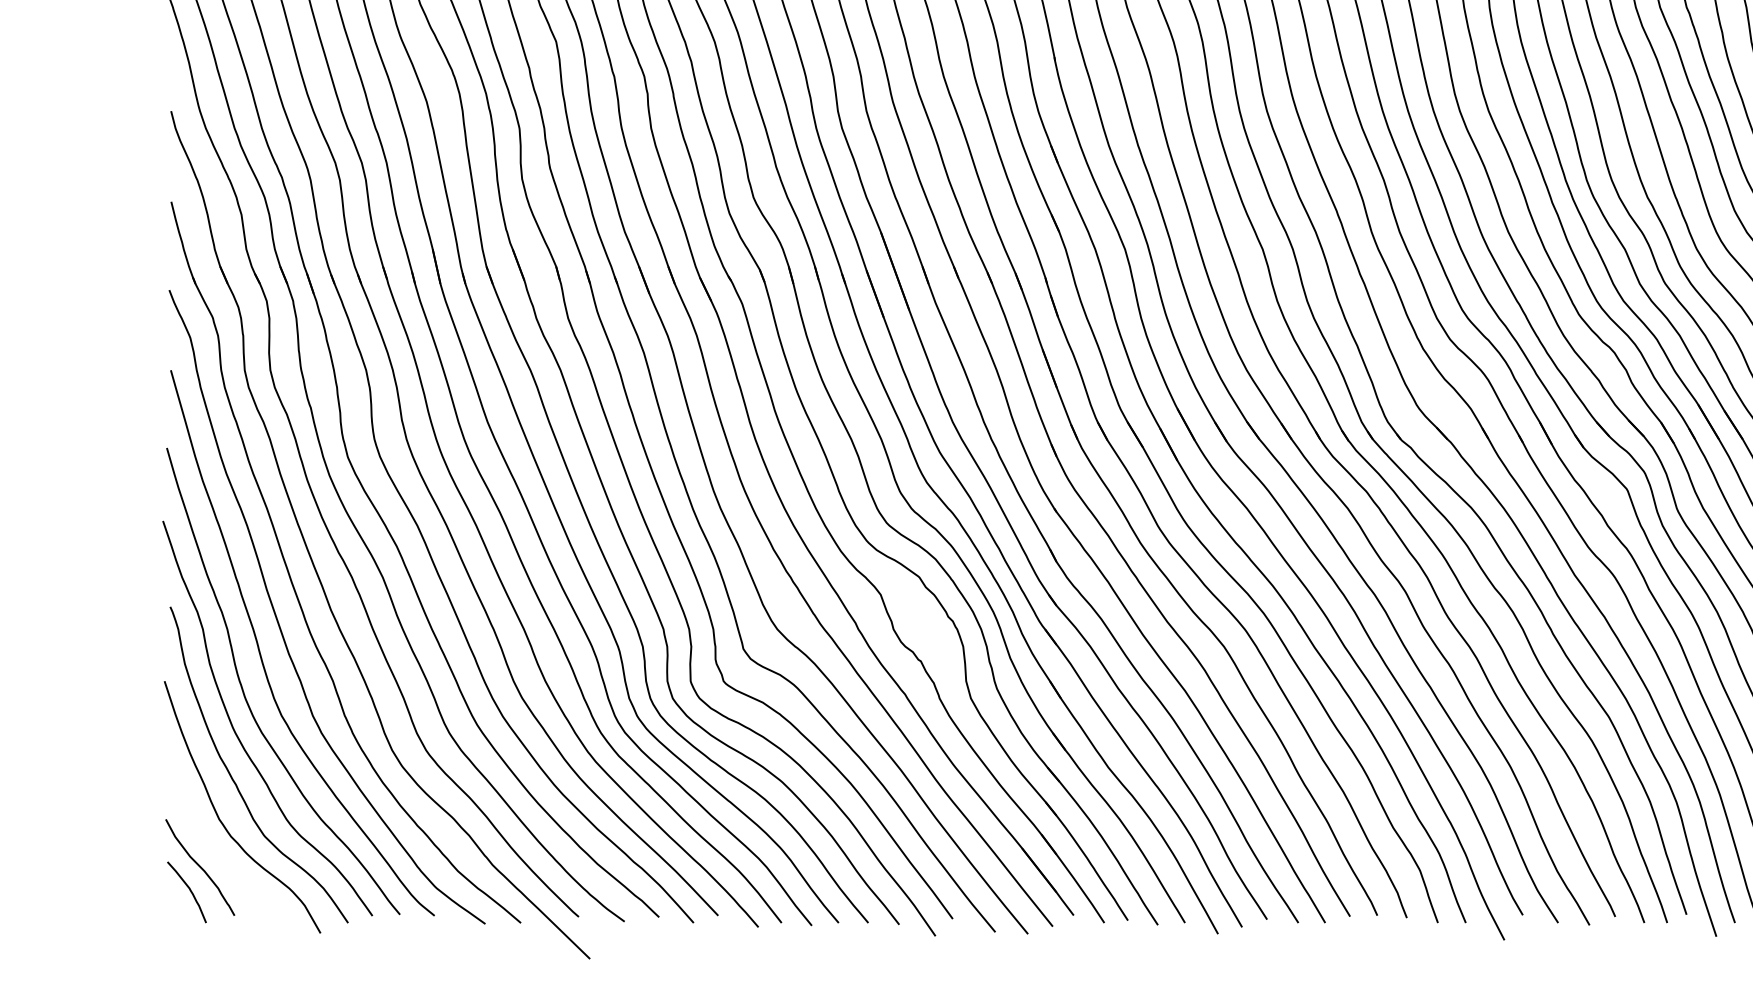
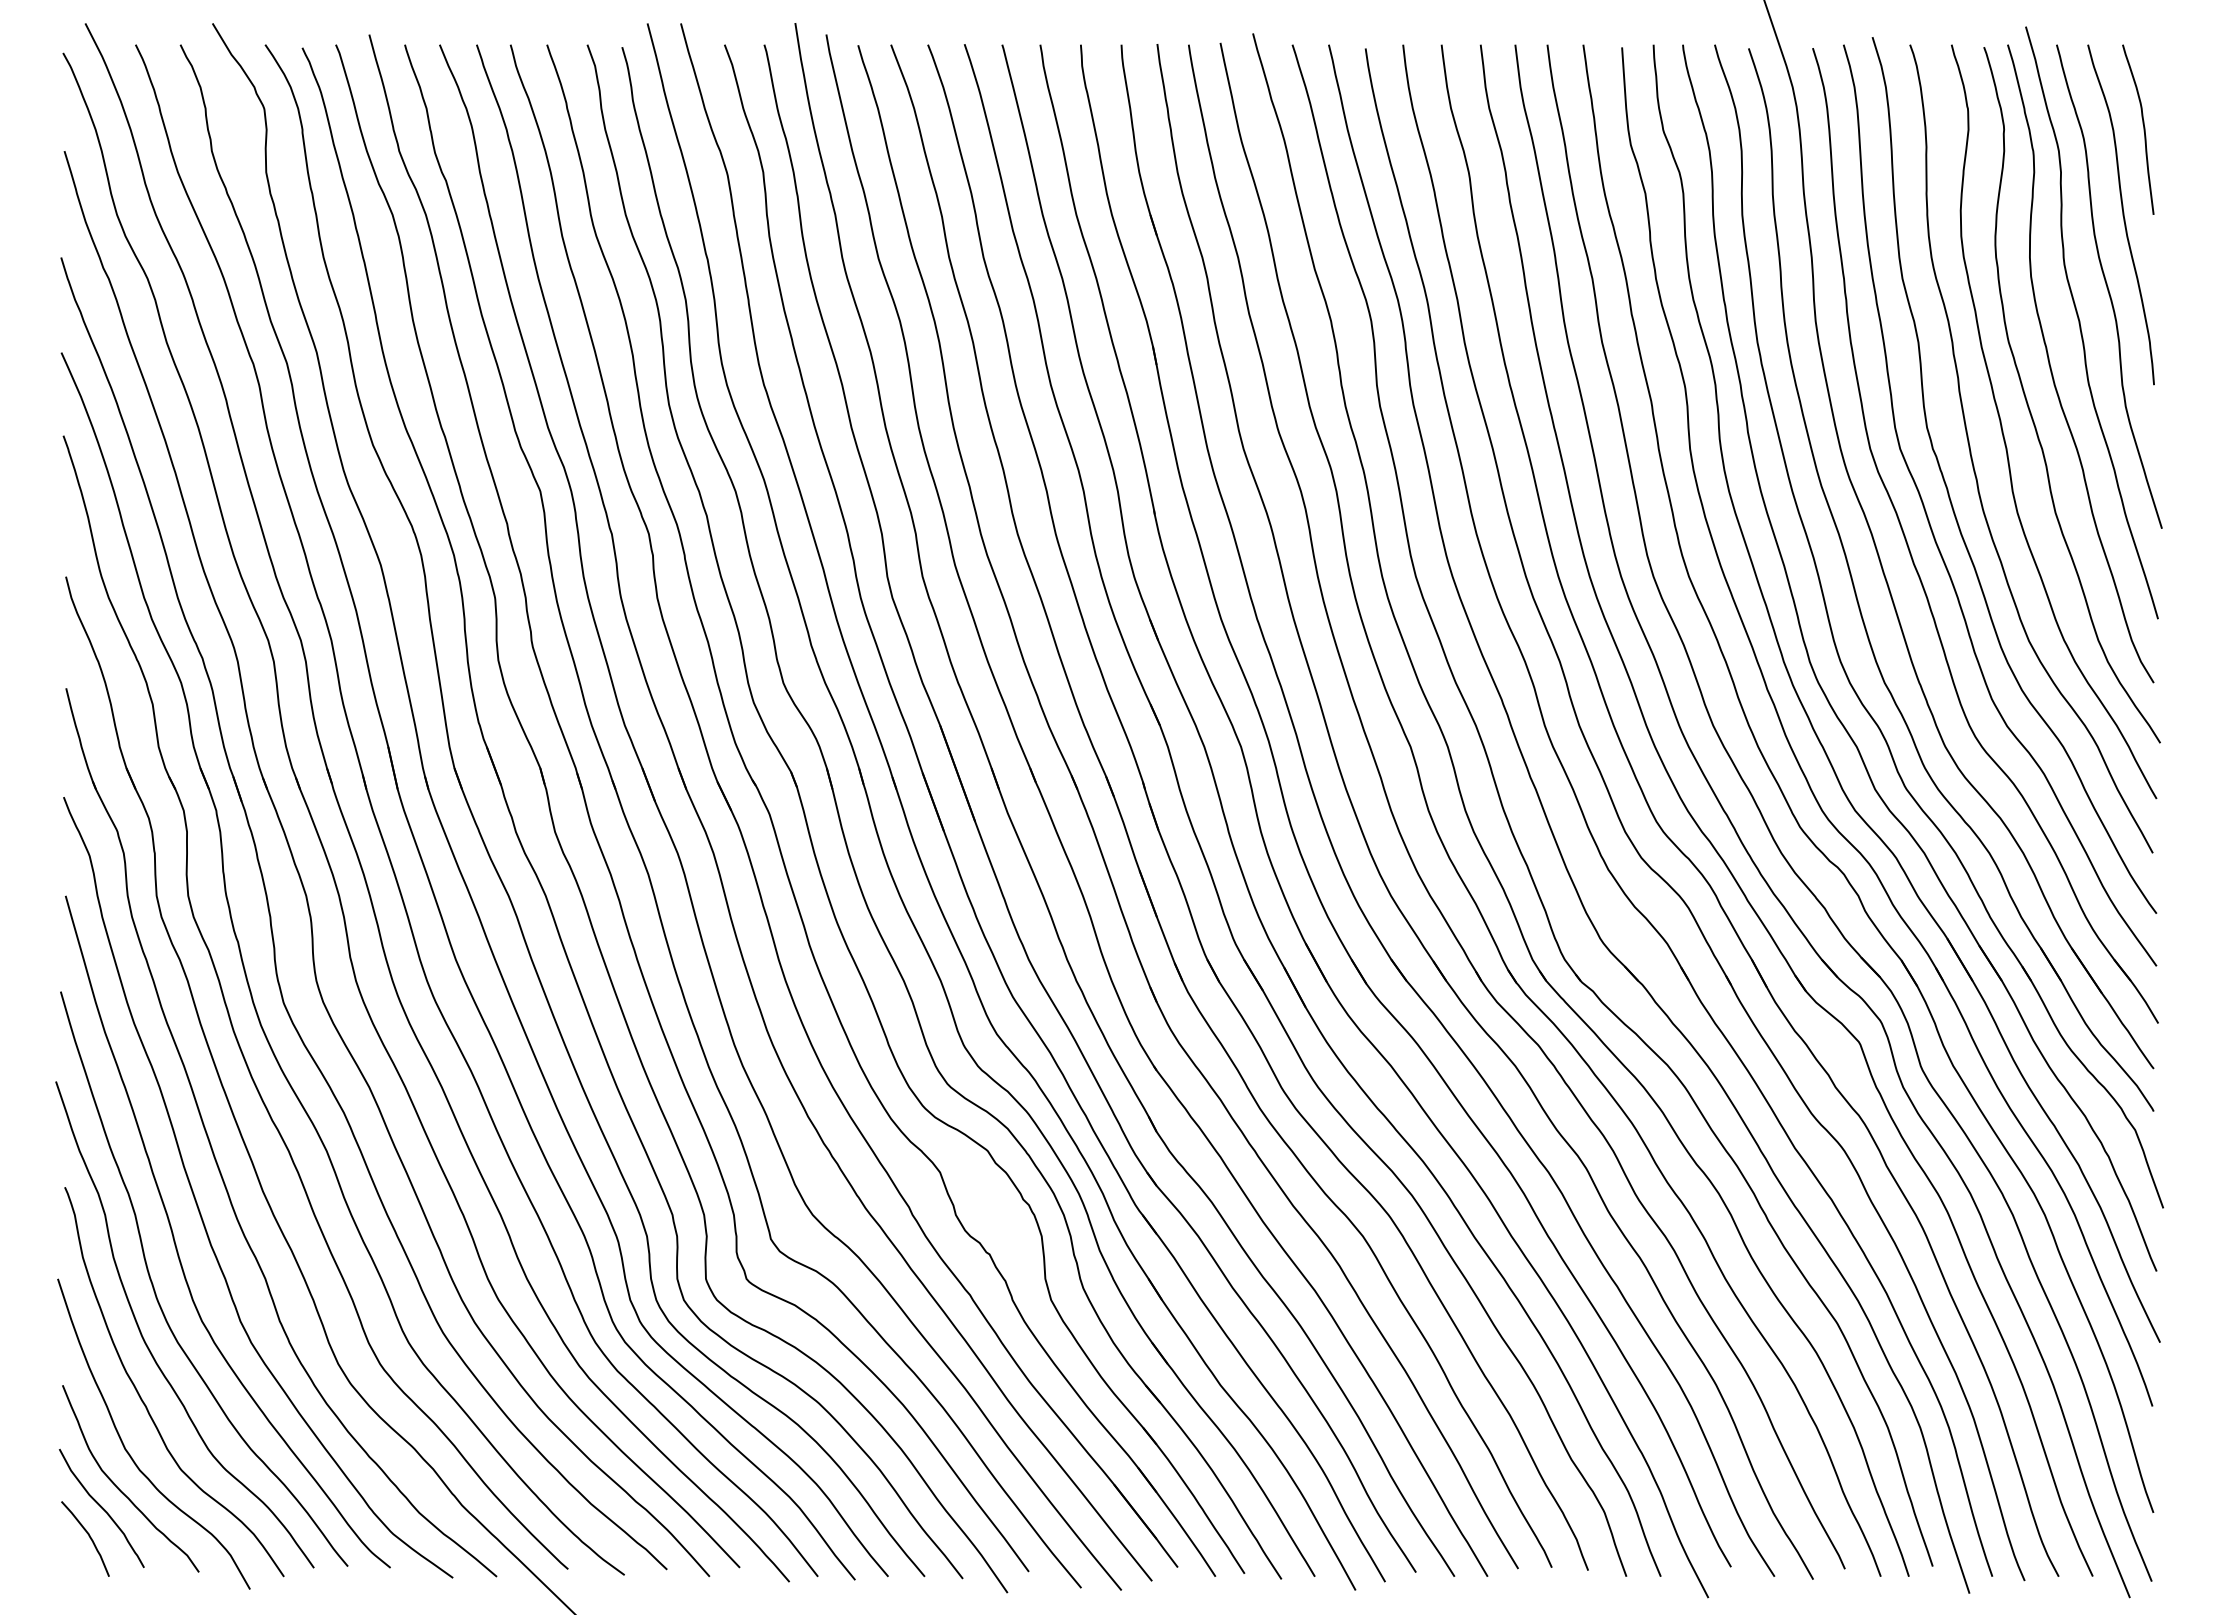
curve: (214, 851) -> (119, 1488), added

